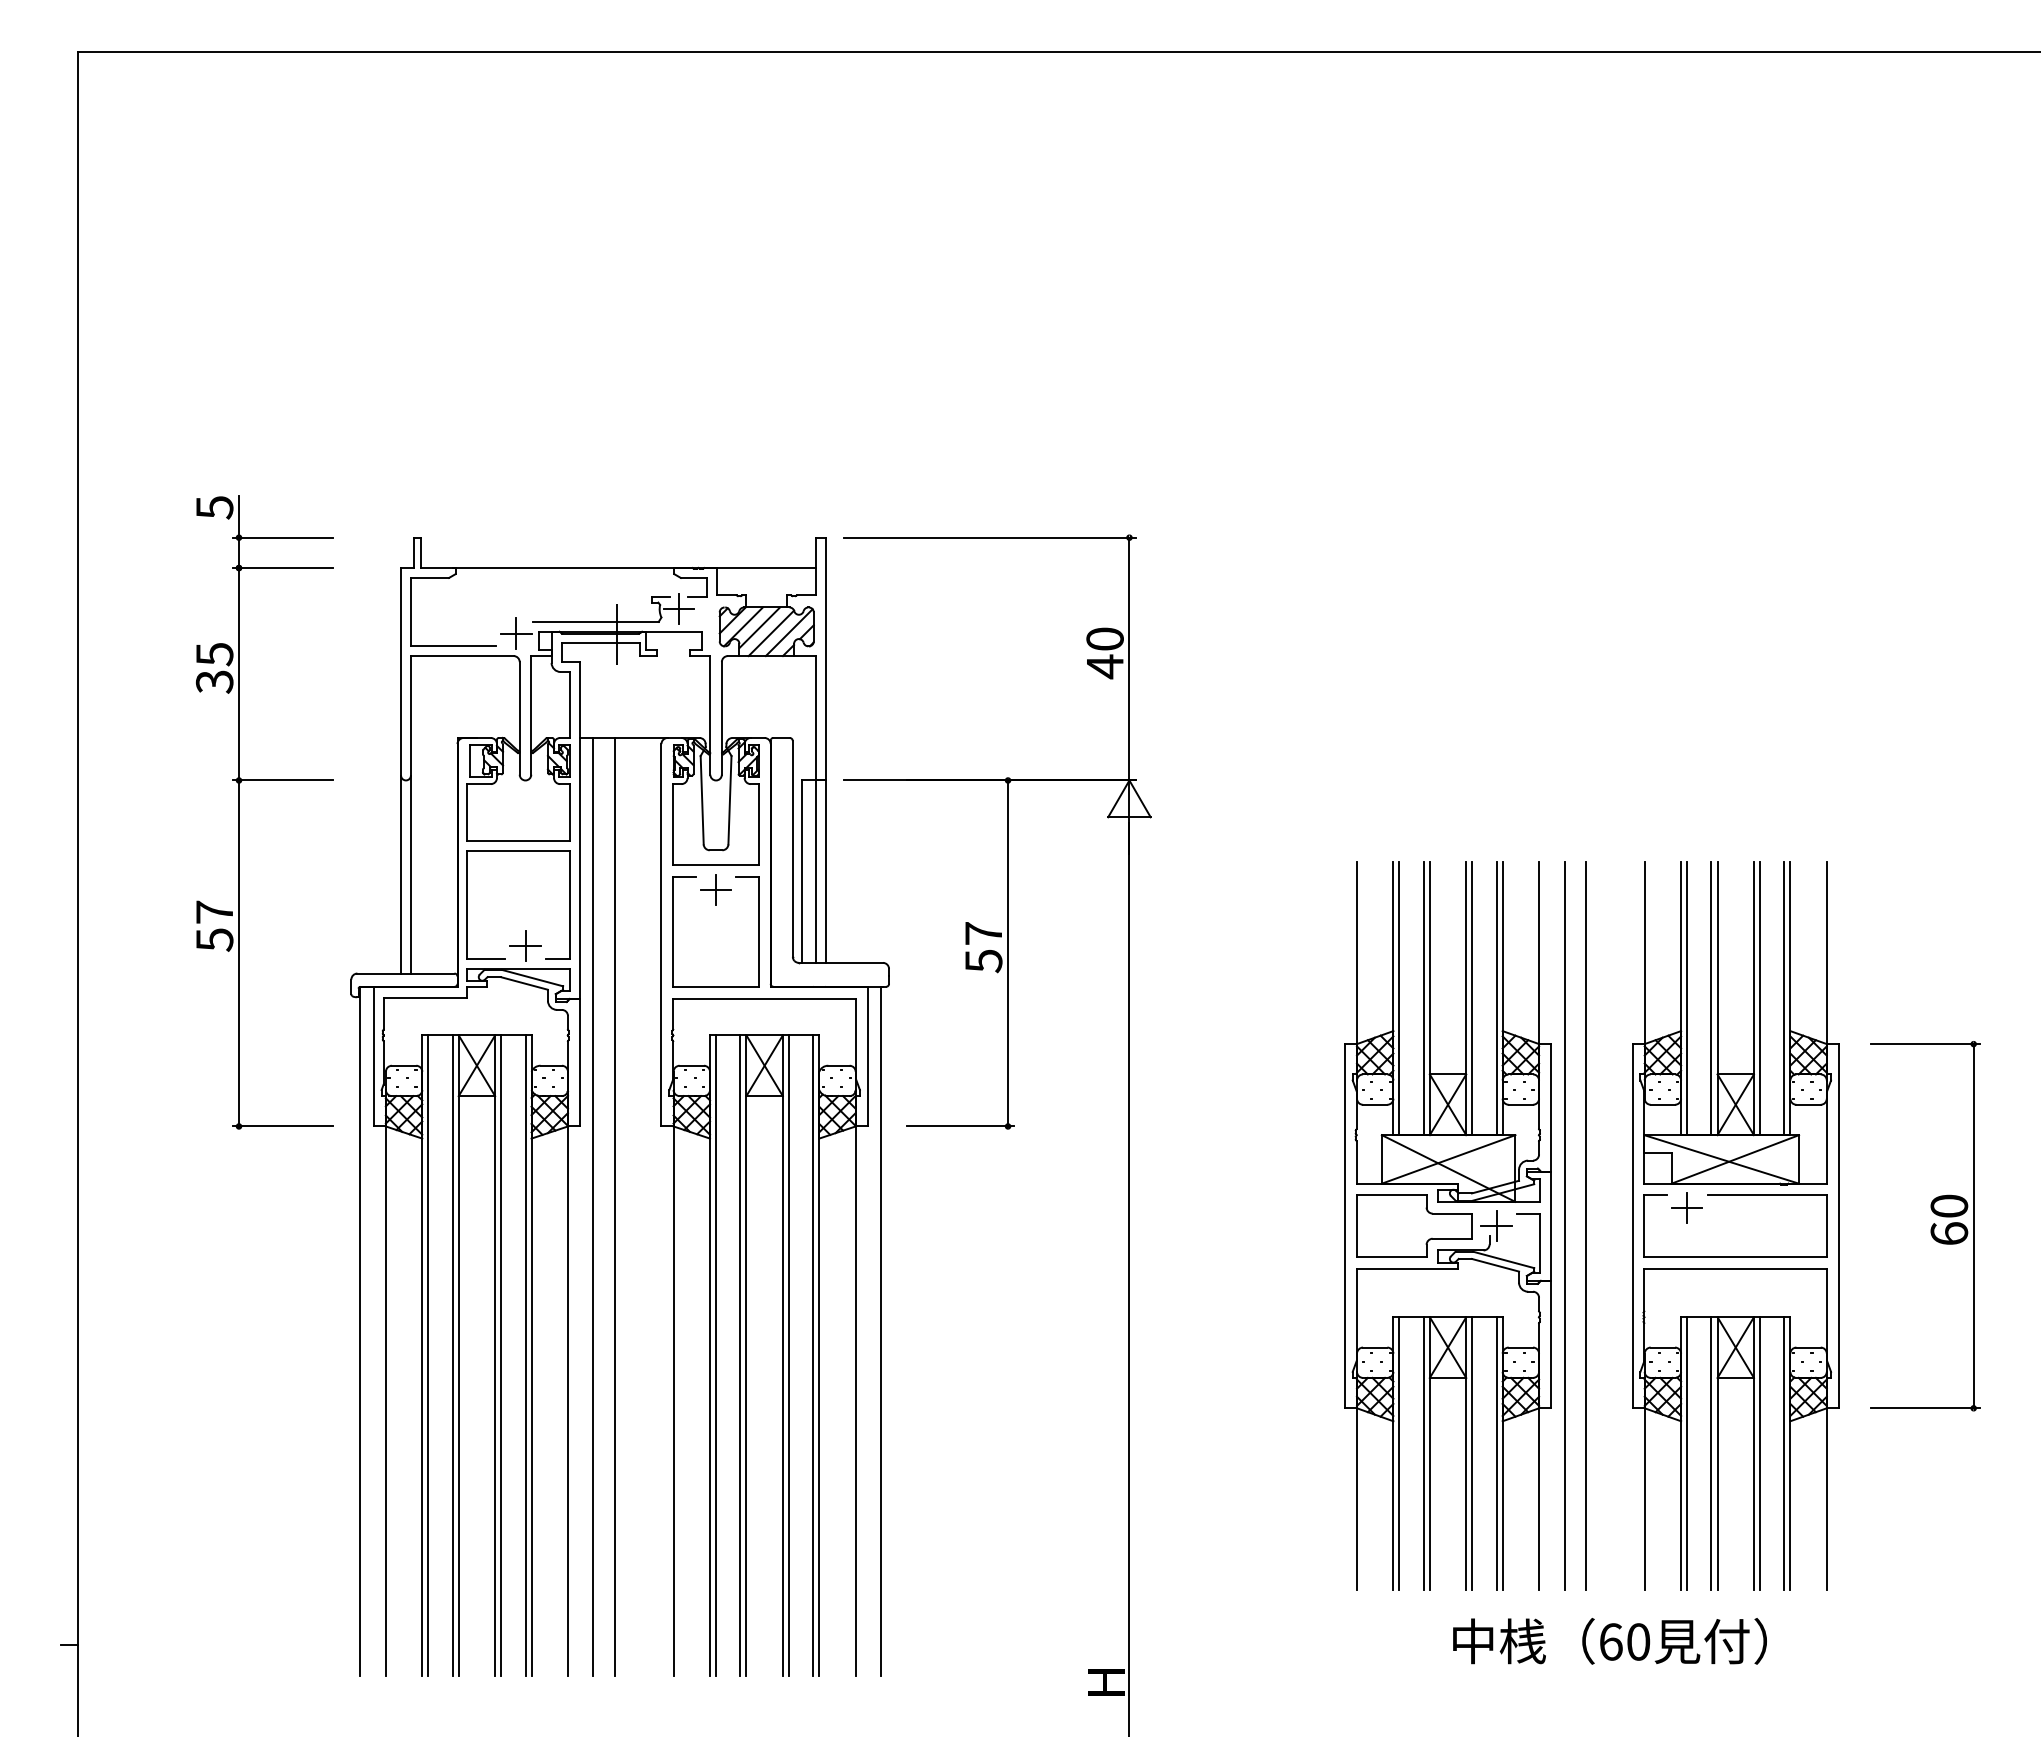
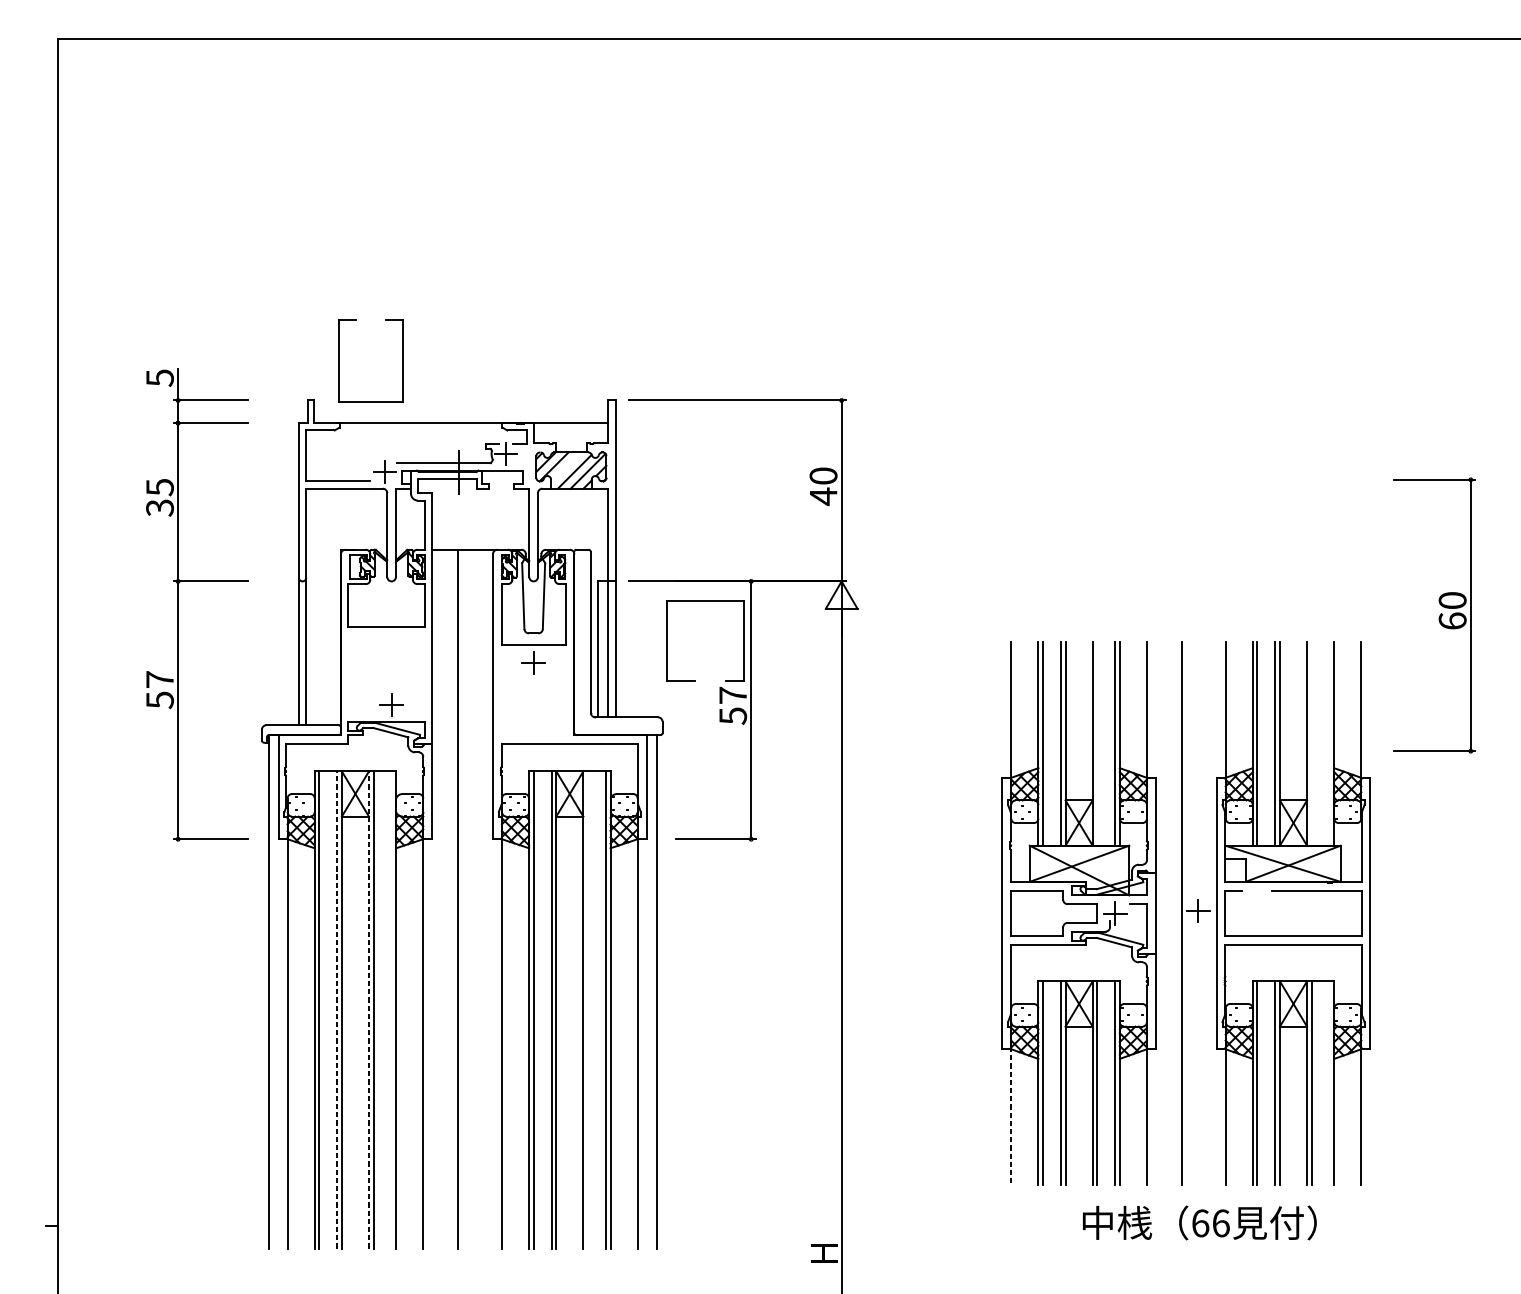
line: (759, 627) -> (566, 467), removed
part: (467, 904) -> (667, 641), moved
part: (673, 931) -> (339, 360), moved
line: (1472, 998) -> (1097, 743), removed
line: (1760, 998) -> (1311, 743), removed
line: (1784, 998) -> (1329, 743), removed
line: (593, 1206) -> (442, 898), removed
part: (1686, 1207) -> (1197, 910), moved
line: (1564, 1226) -> (1165, 913), removed
part: (1925, 1226) -> (1434, 615), moved
line: (452, 1355) -> (337, 1009), solid -> dashed
line: (495, 1355) -> (369, 1009), solid -> dashed
line: (525, 1355) -> (391, 1009), removed
line: (788, 1355) -> (587, 1009), removed
line: (1784, 1453) -> (1329, 1082), removed
line: (1357, 1497) -> (1011, 1115), solid -> dashed
text: (1638, 1641) -> (1221, 1223), 60 -> 66

